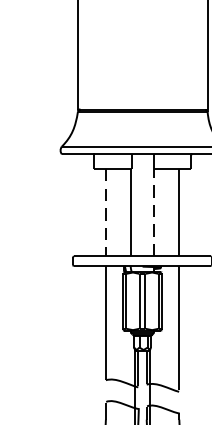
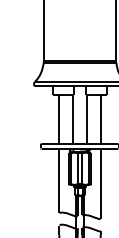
line: (106, 213) -> (59, 119), dashed -> solid
line: (154, 213) -> (86, 119), dashed -> solid

